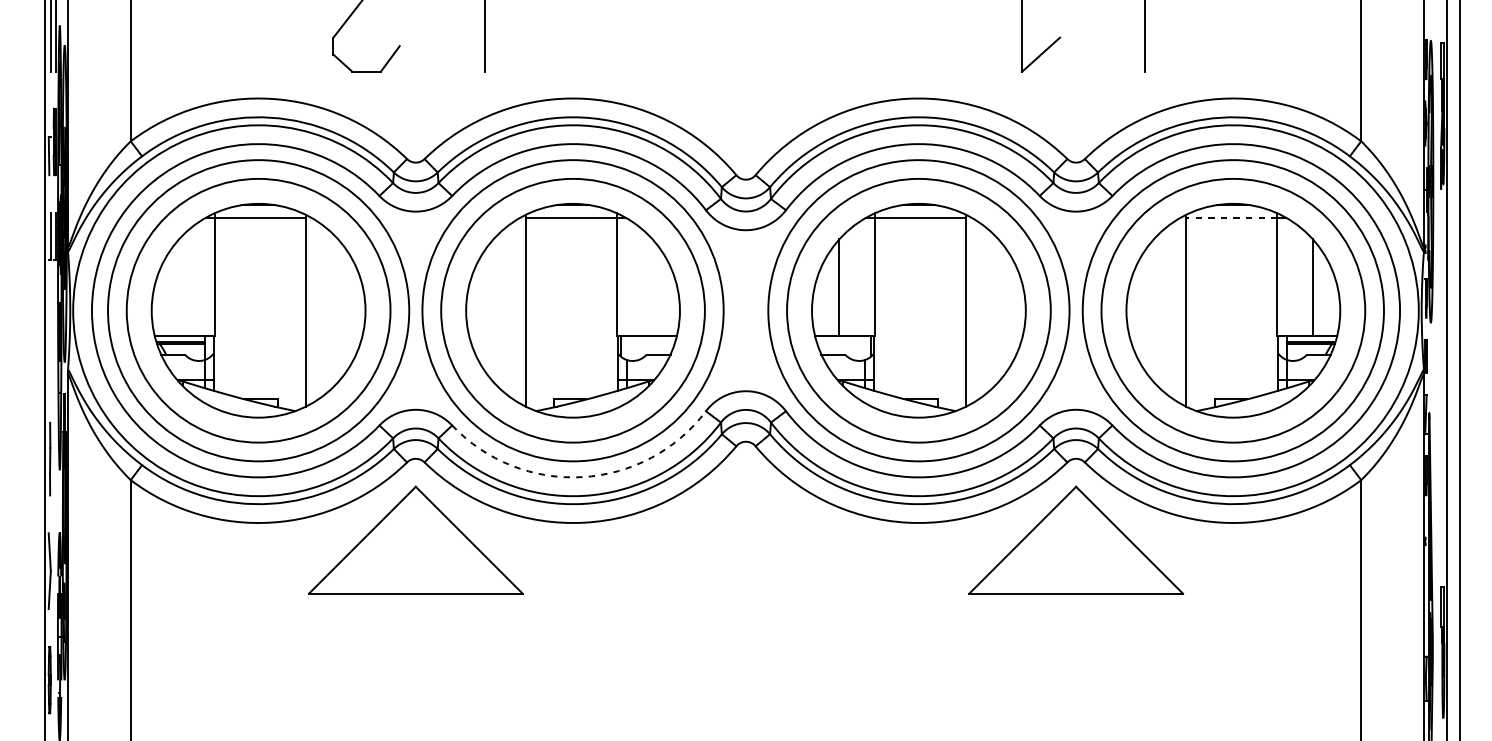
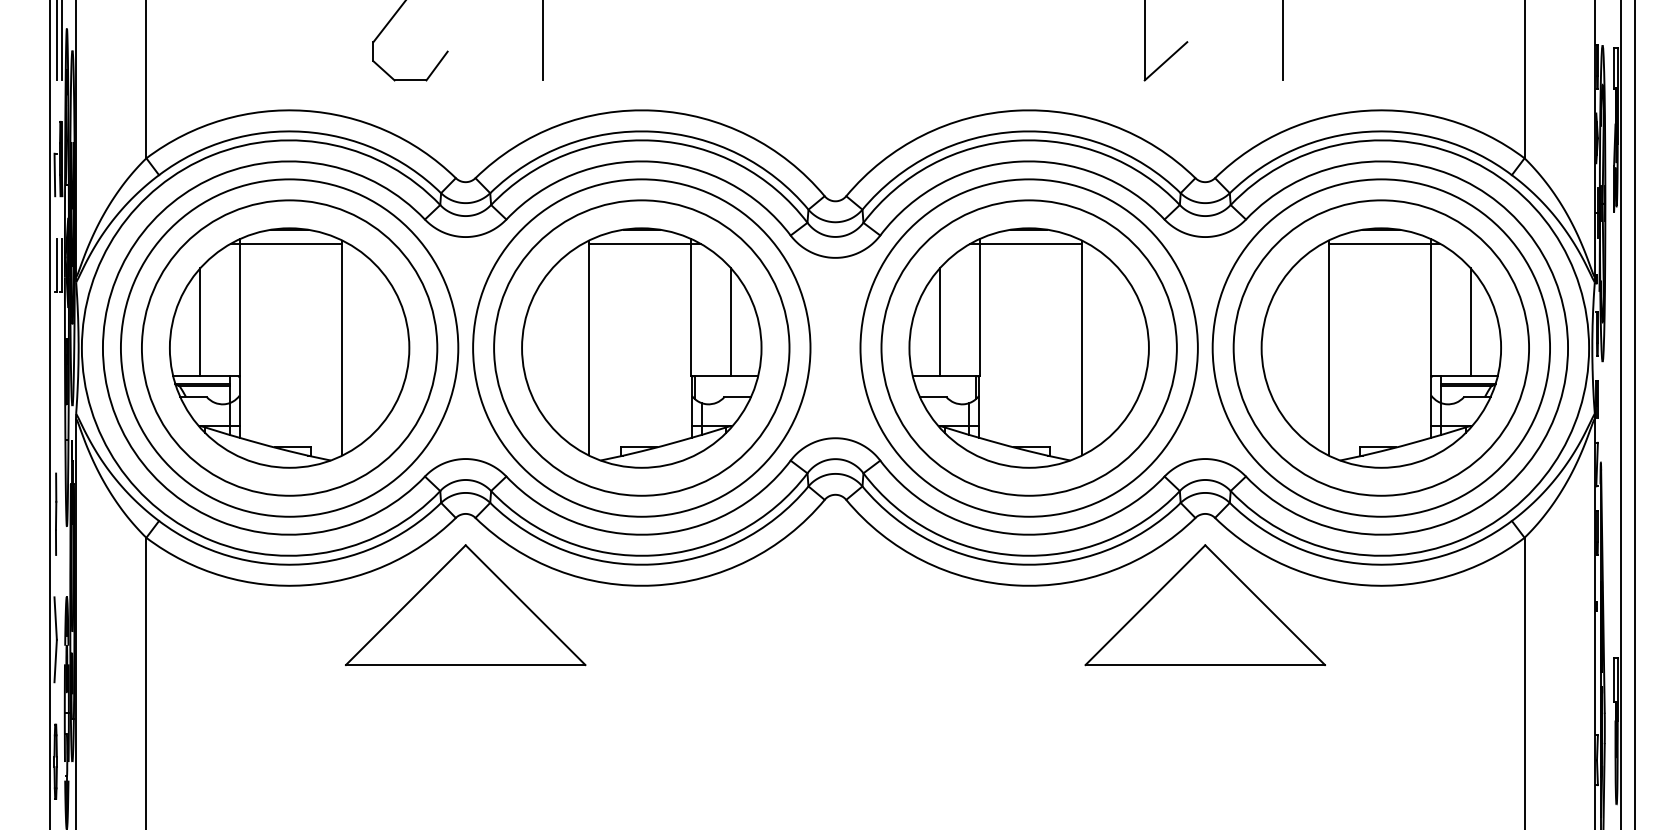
line: (1231, 217) -> (1379, 243), dashed -> solid
line: (179, 287) -> (200, 322), added
line: (653, 287) -> (731, 322), added
arc: (582, 477) -> (652, 534), dashed -> solid

